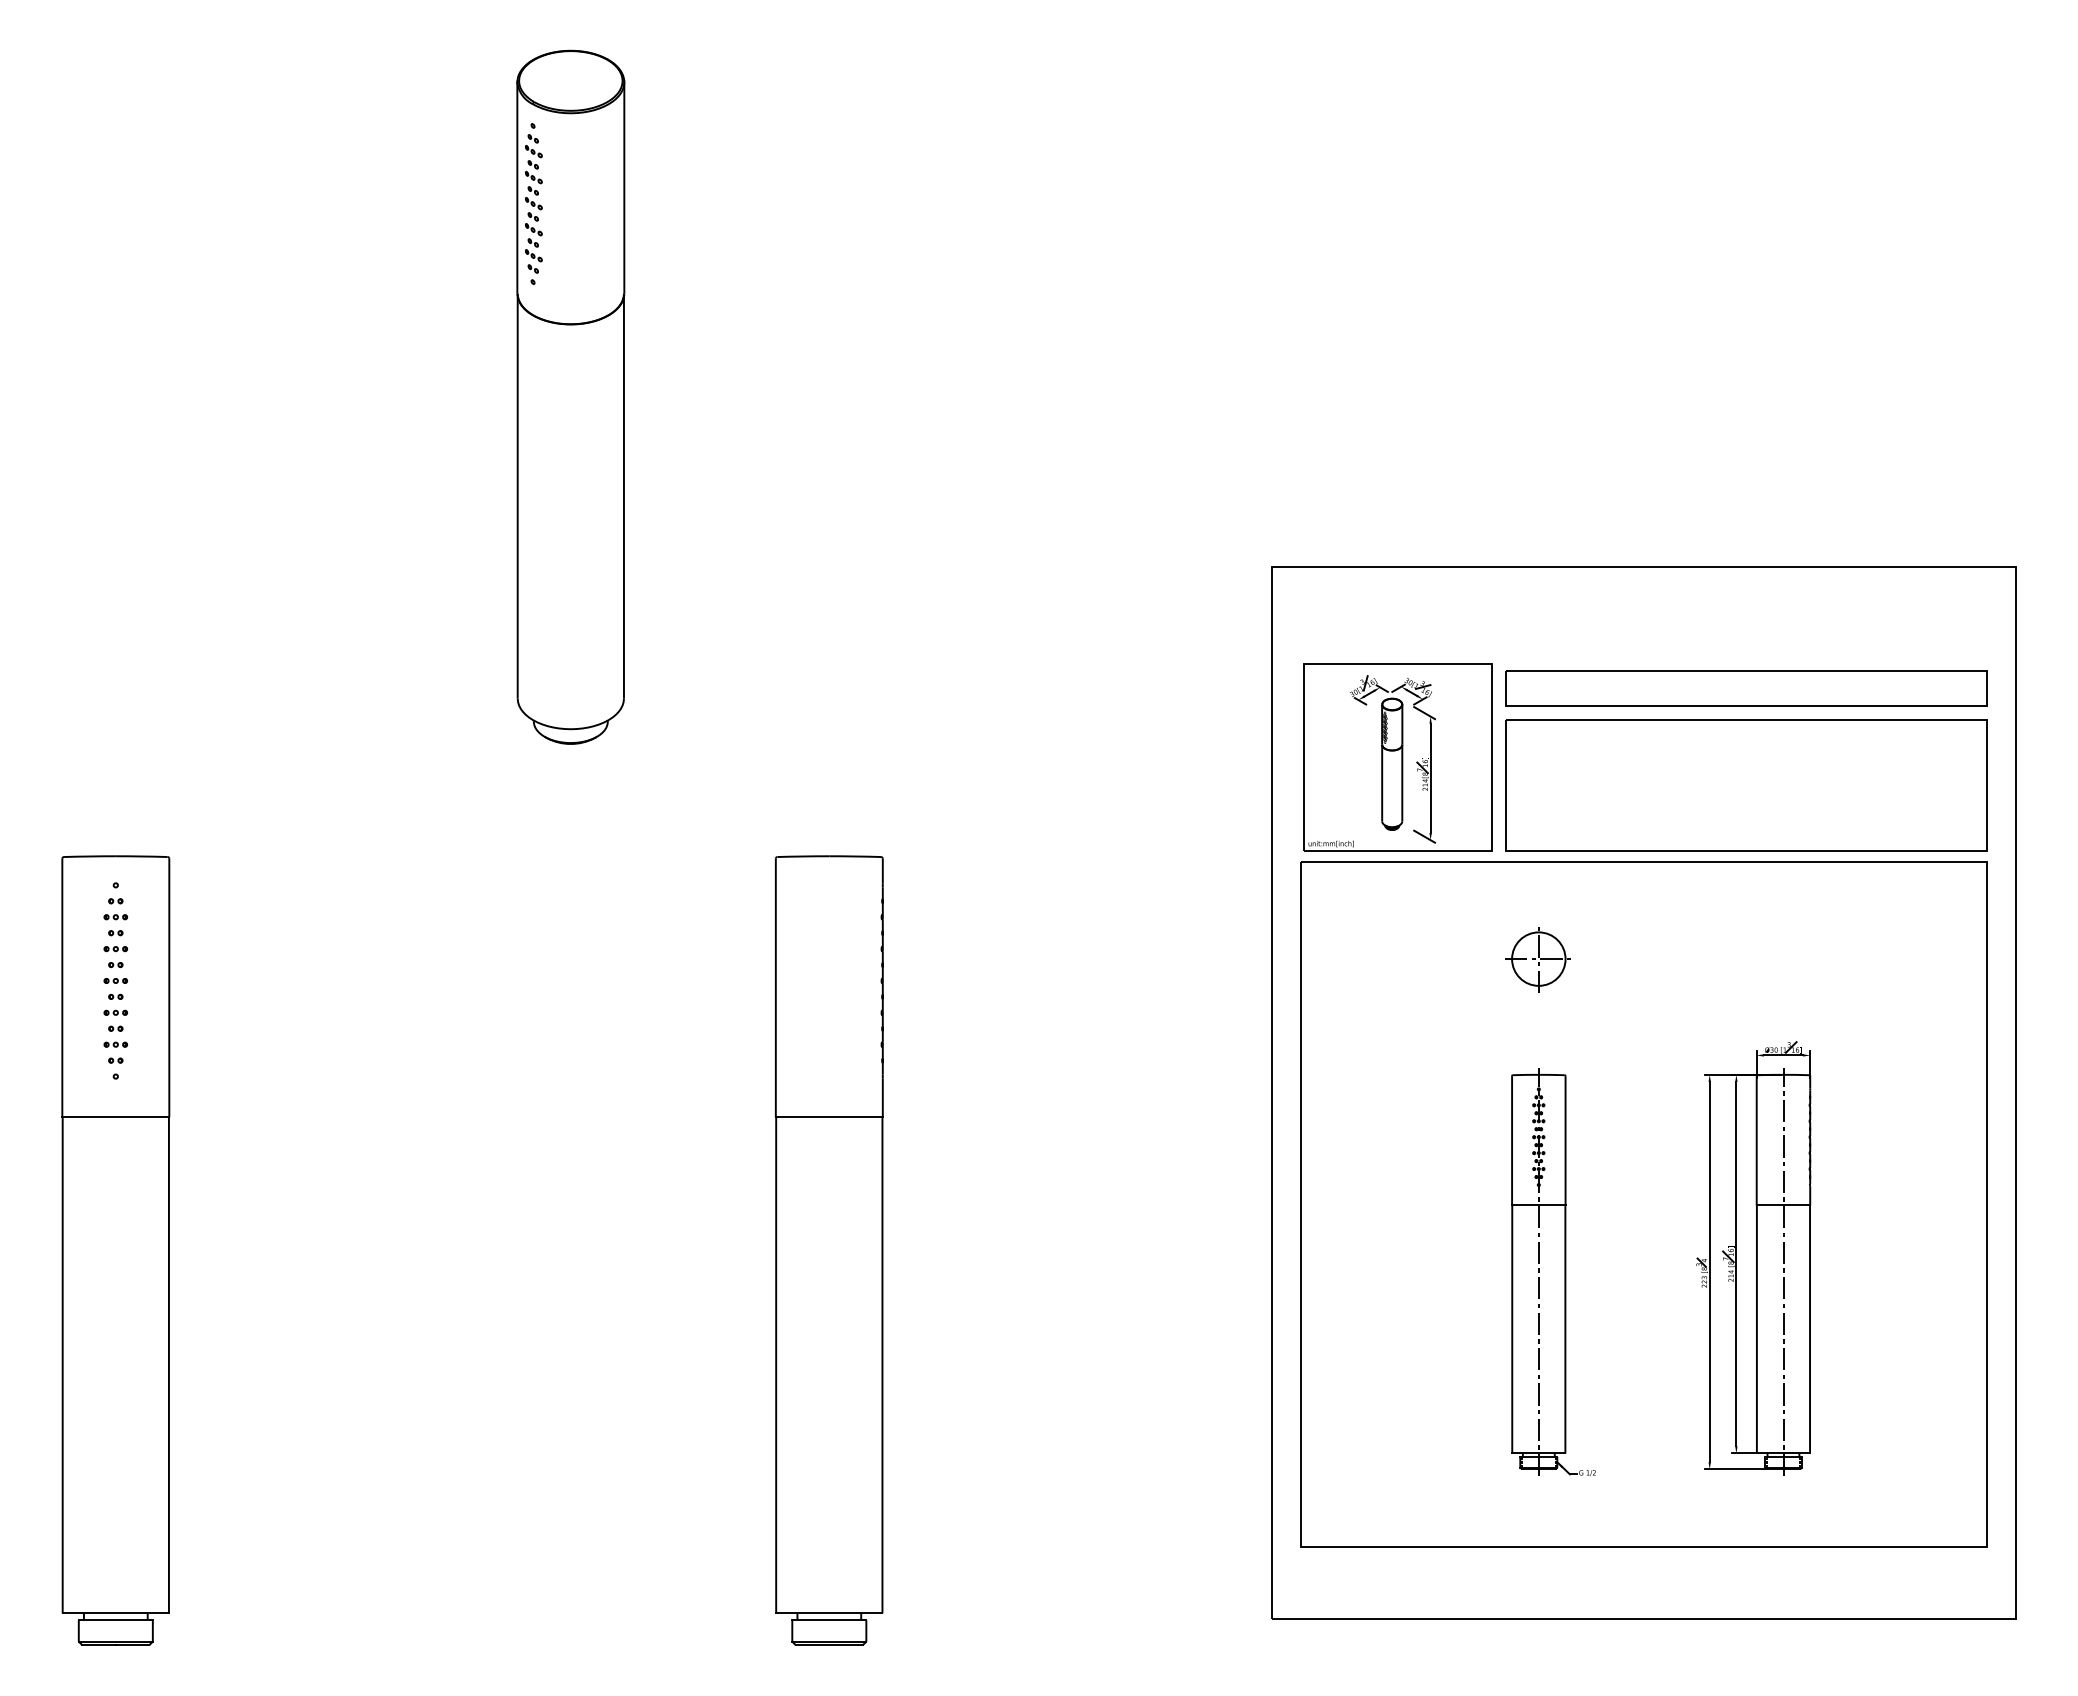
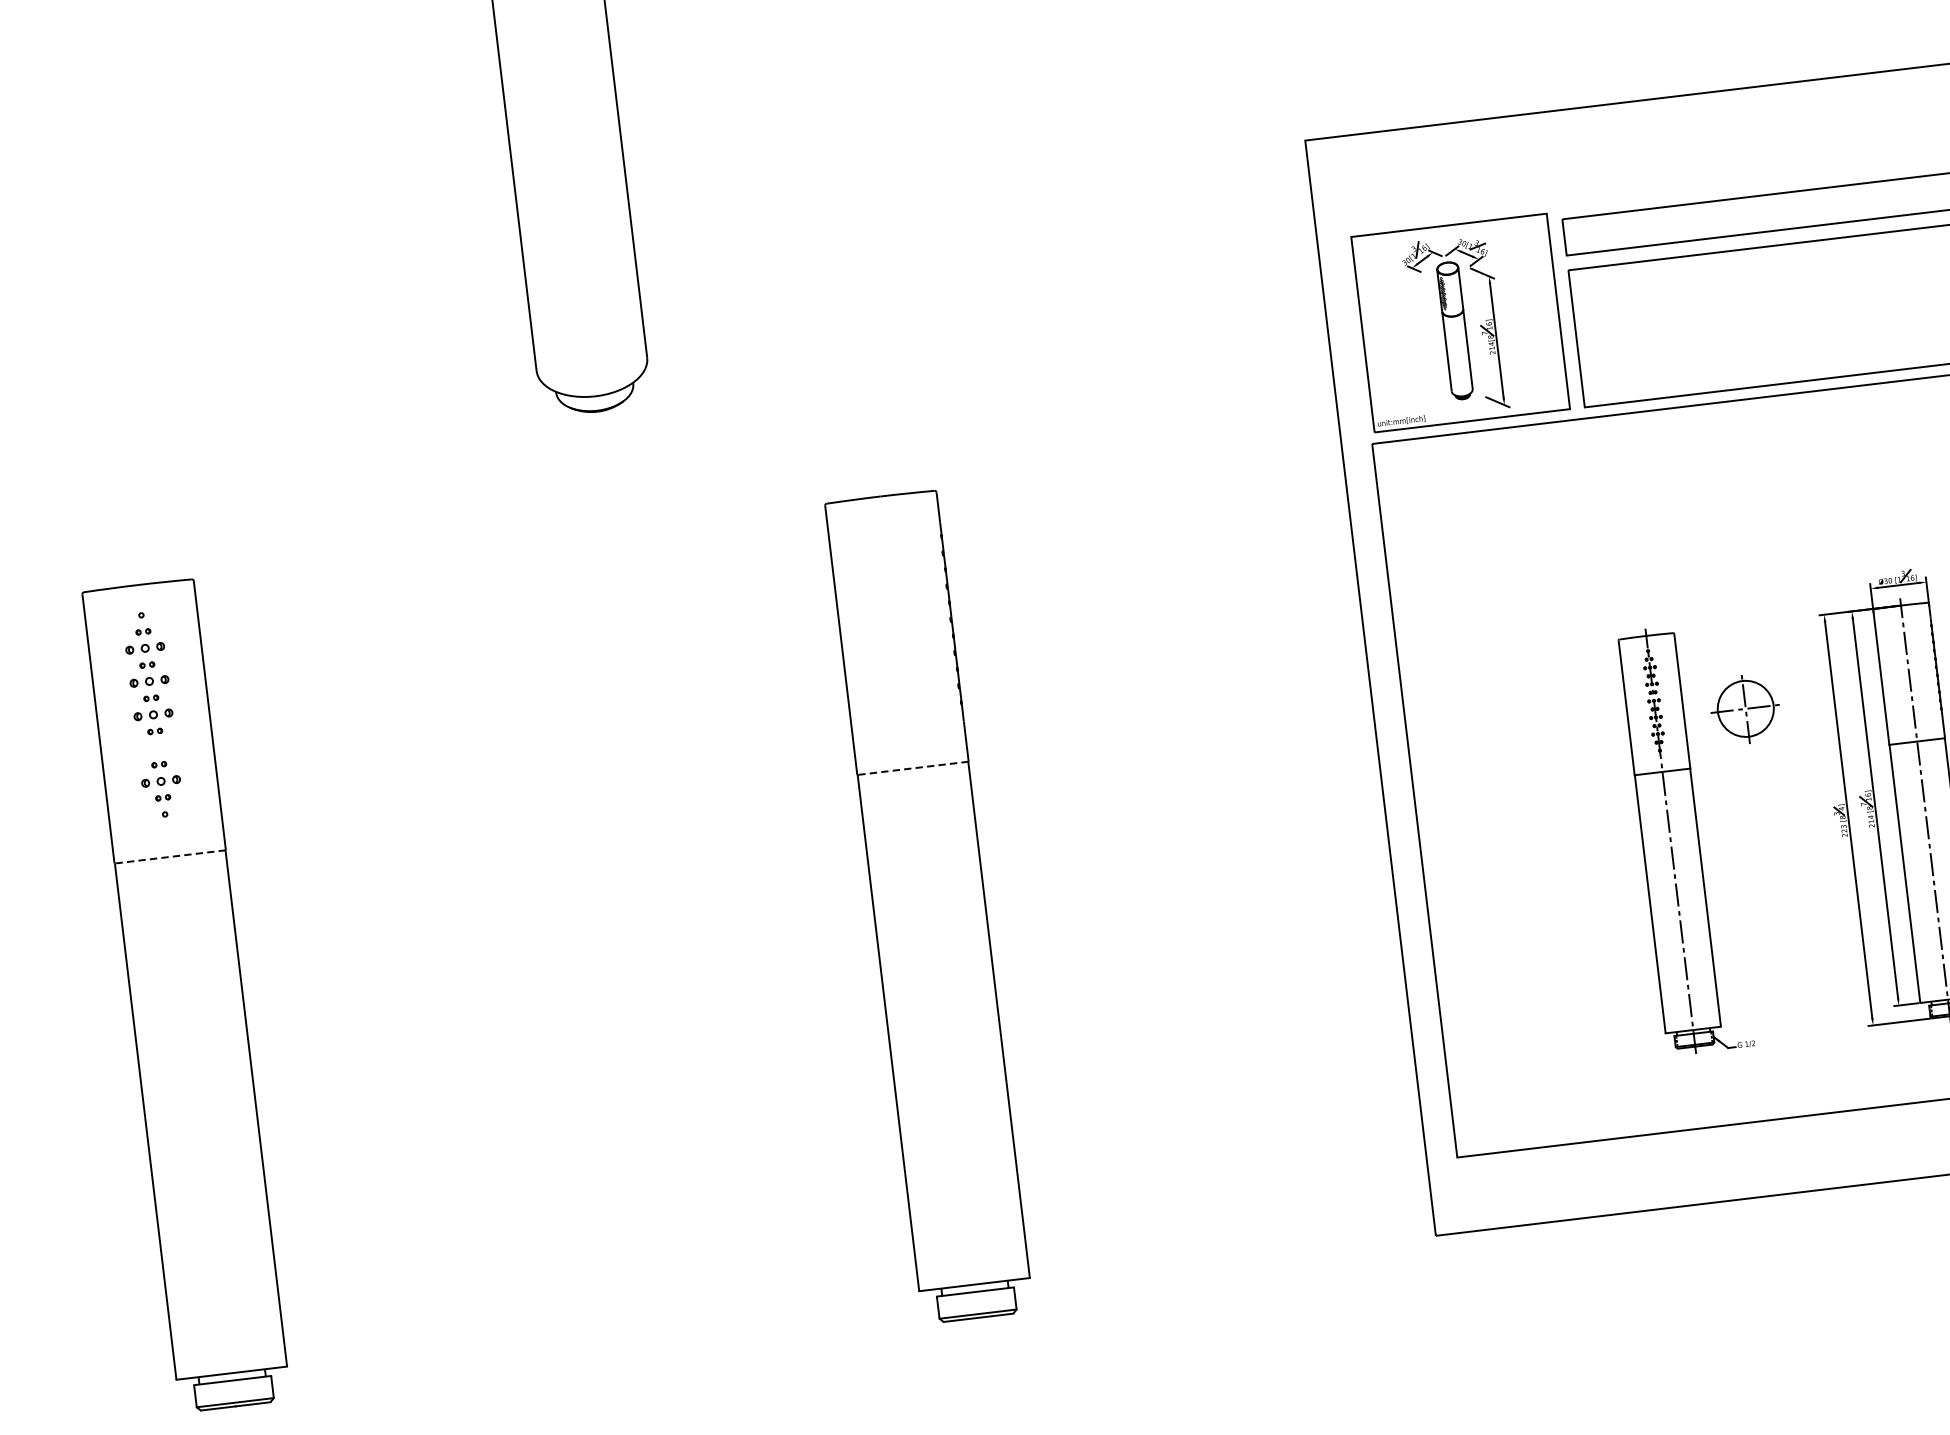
part: (115, 917) -> (145, 648), size x1.6
part: (115, 949) -> (149, 682), size x1.6
part: (1537, 959) -> (1744, 709), moved
part: (115, 980) -> (152, 714), size x1.6
part: (115, 1012) -> (156, 747), removed
part: (115, 1044) -> (160, 781), size x1.6
line: (115, 1117) -> (169, 857), solid -> dashed
line: (828, 1117) -> (912, 768), solid -> dashed

